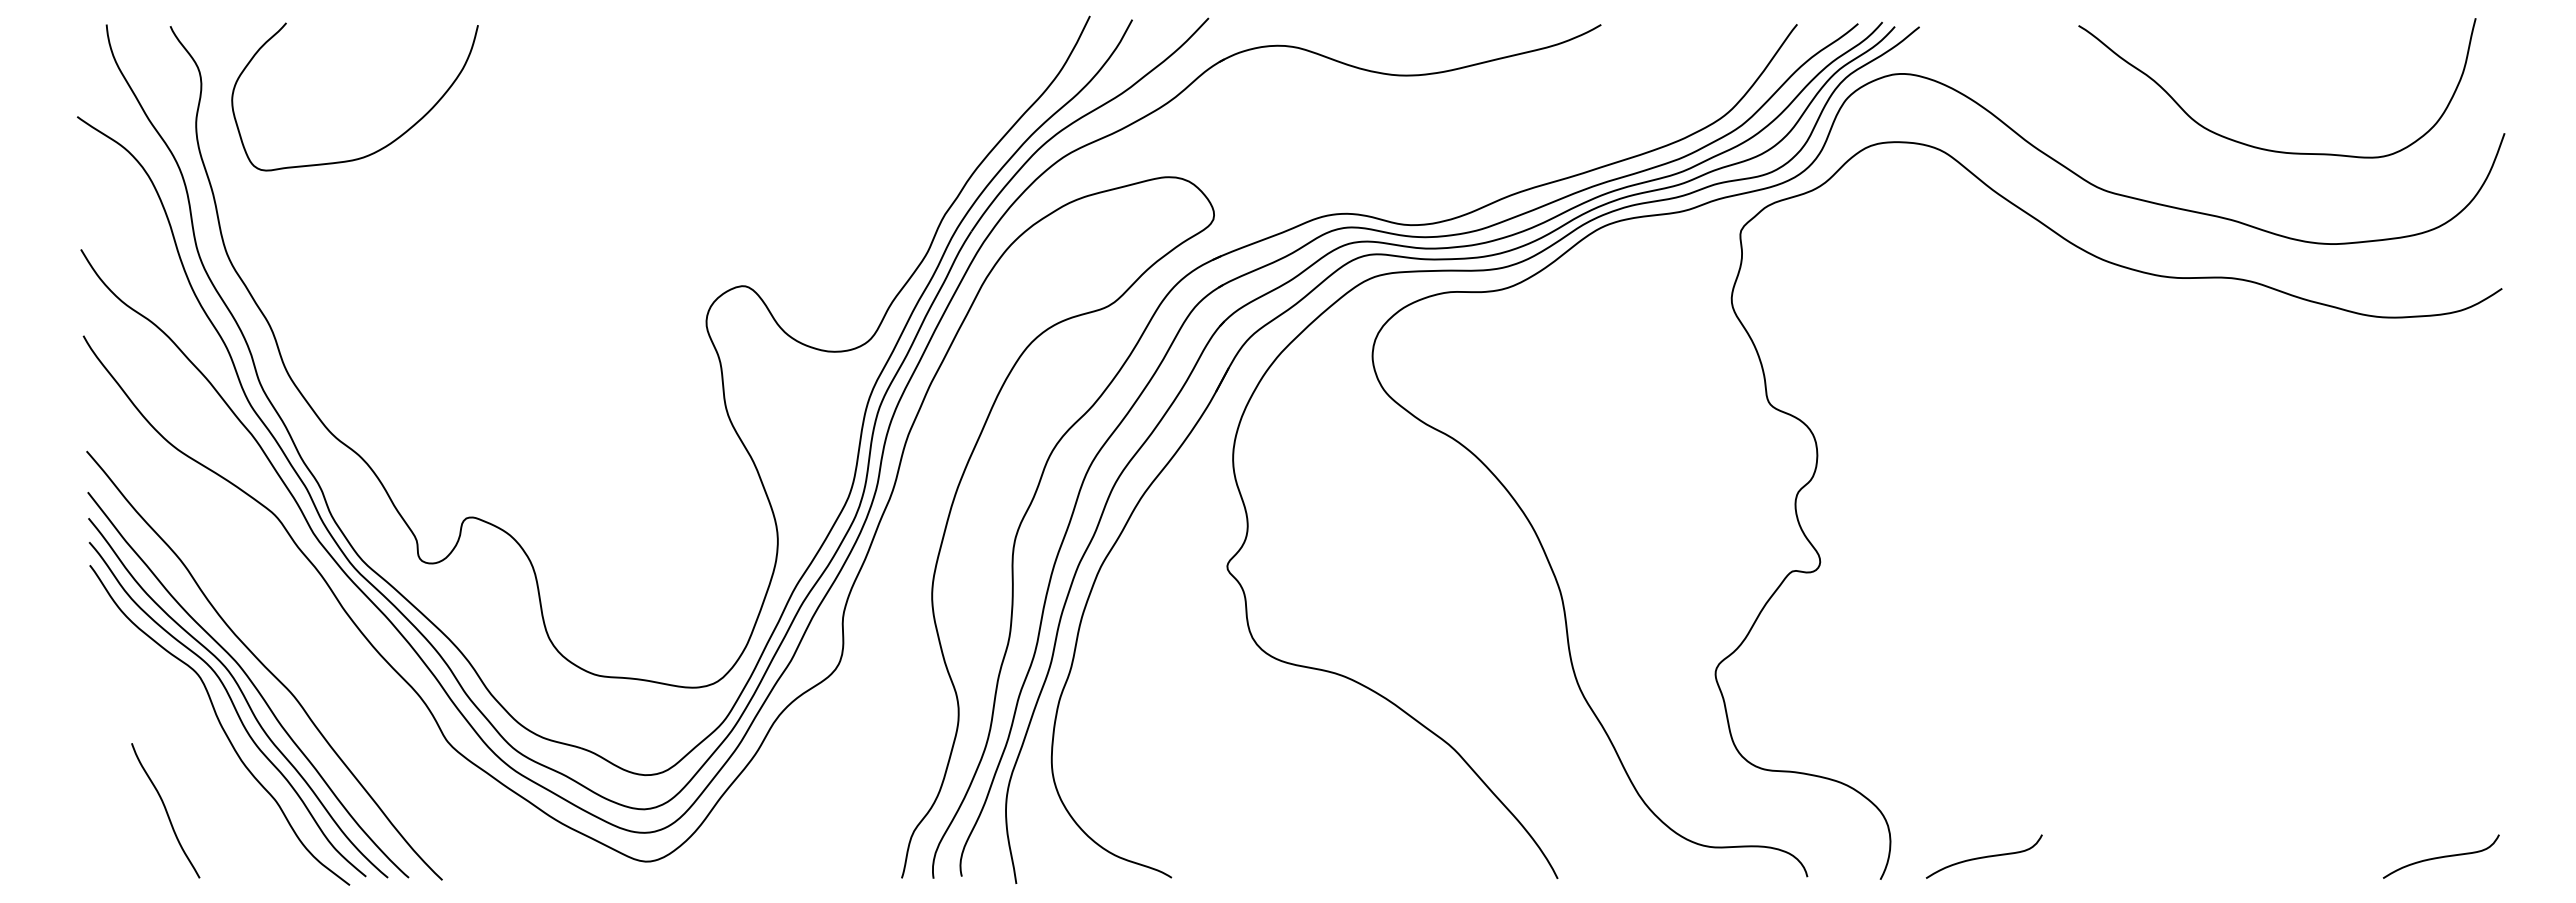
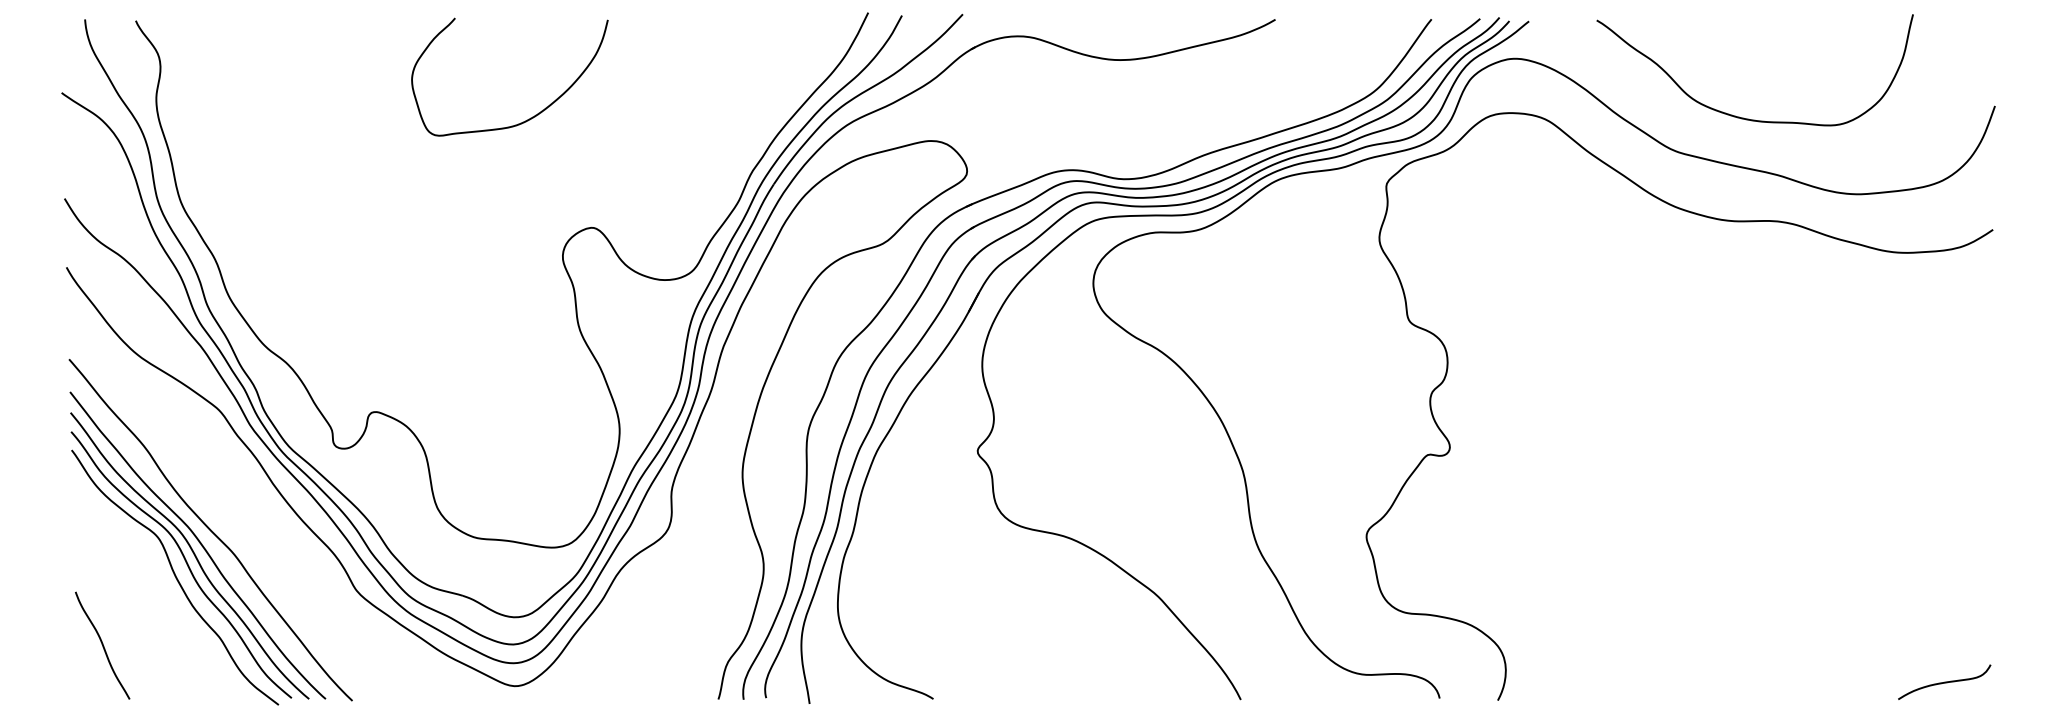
curve: (385, 145) -> (534, 115), moved
curve: (2265, 148) -> (1745, 118), moved
curve: (165, 810) -> (102, 645), moved
curve: (1983, 856) -> (1579, 682), removed

